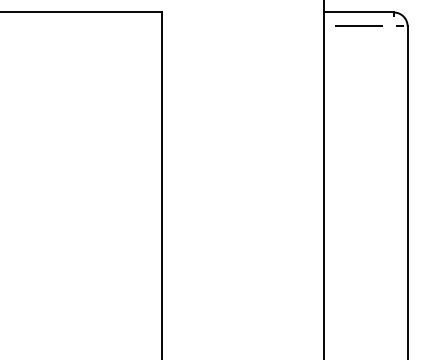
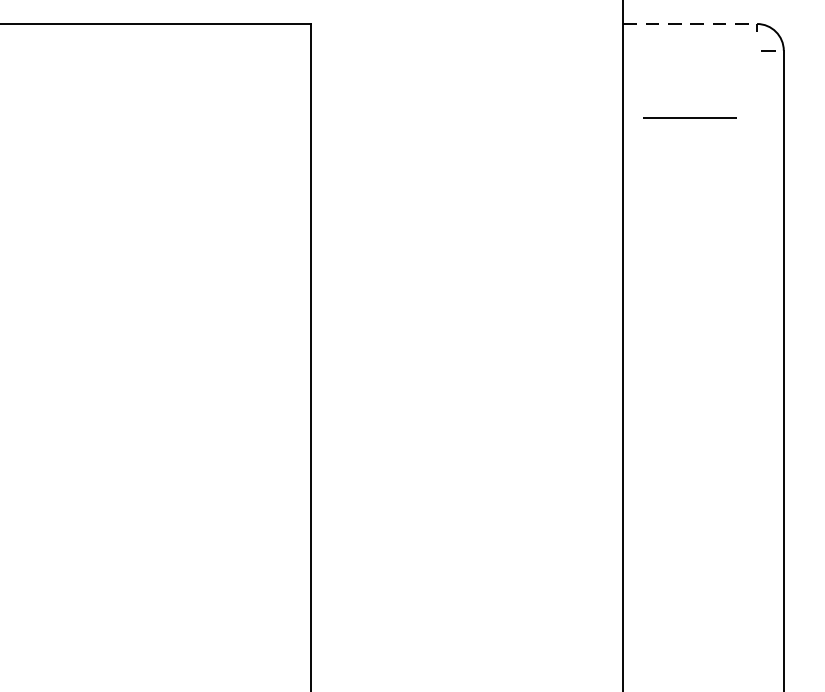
line: (358, 12) -> (689, 24), solid -> dashed
line: (358, 25) -> (689, 116), moved

